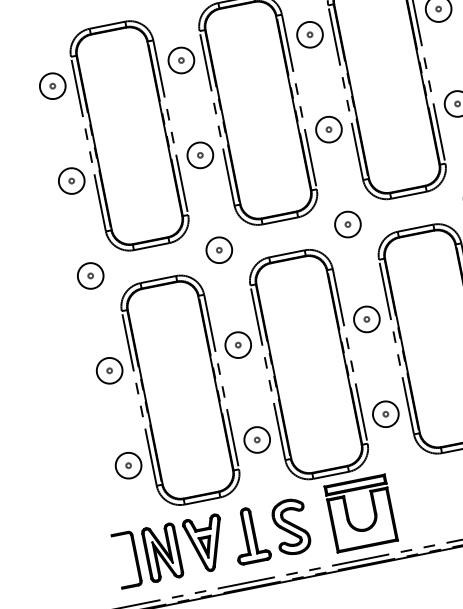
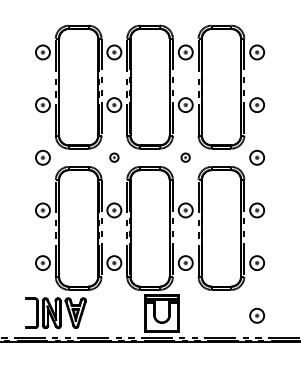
part: (347, 224) -> (185, 157), size x0.6
part: (219, 249) -> (114, 157), size x0.6
part: (270, 531) -> (111, 313), removed

